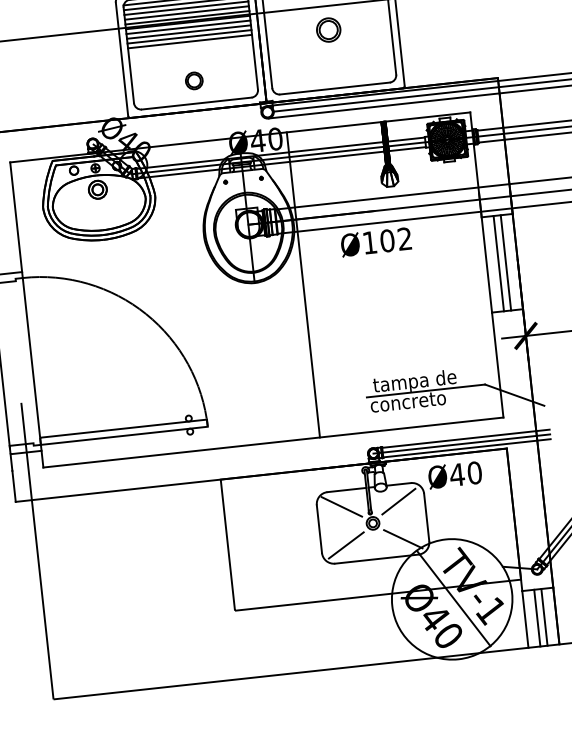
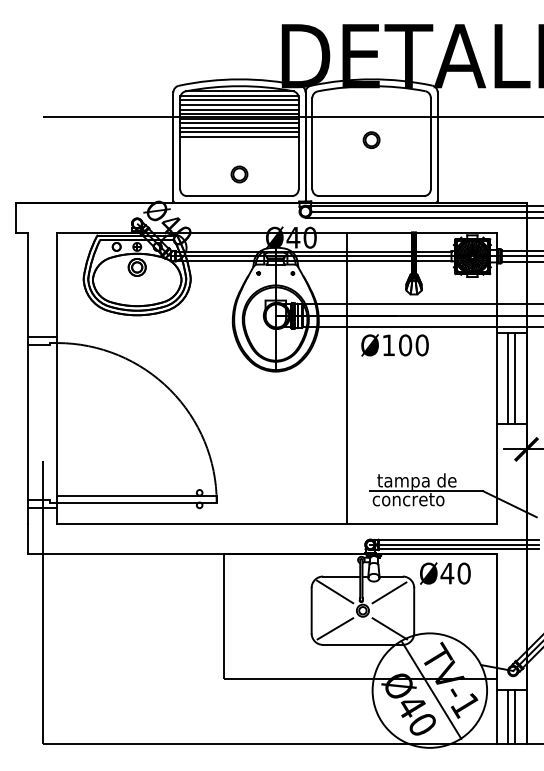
part: (328, 29) -> (371, 139), size x0.71
text: (404, 239) -> (421, 345), Ø102 -> Ø100
line: (303, 285) -> (346, 378), moved

